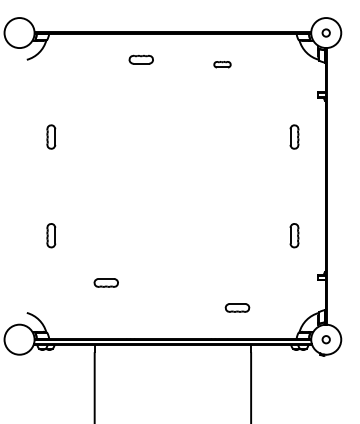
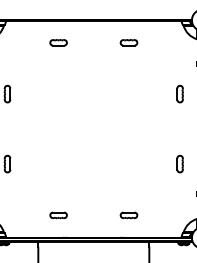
part: (140, 59) -> (58, 42), moved
part: (222, 64) -> (129, 42), size x1.43
part: (105, 282) -> (58, 215), moved
part: (237, 307) -> (129, 215), moved

